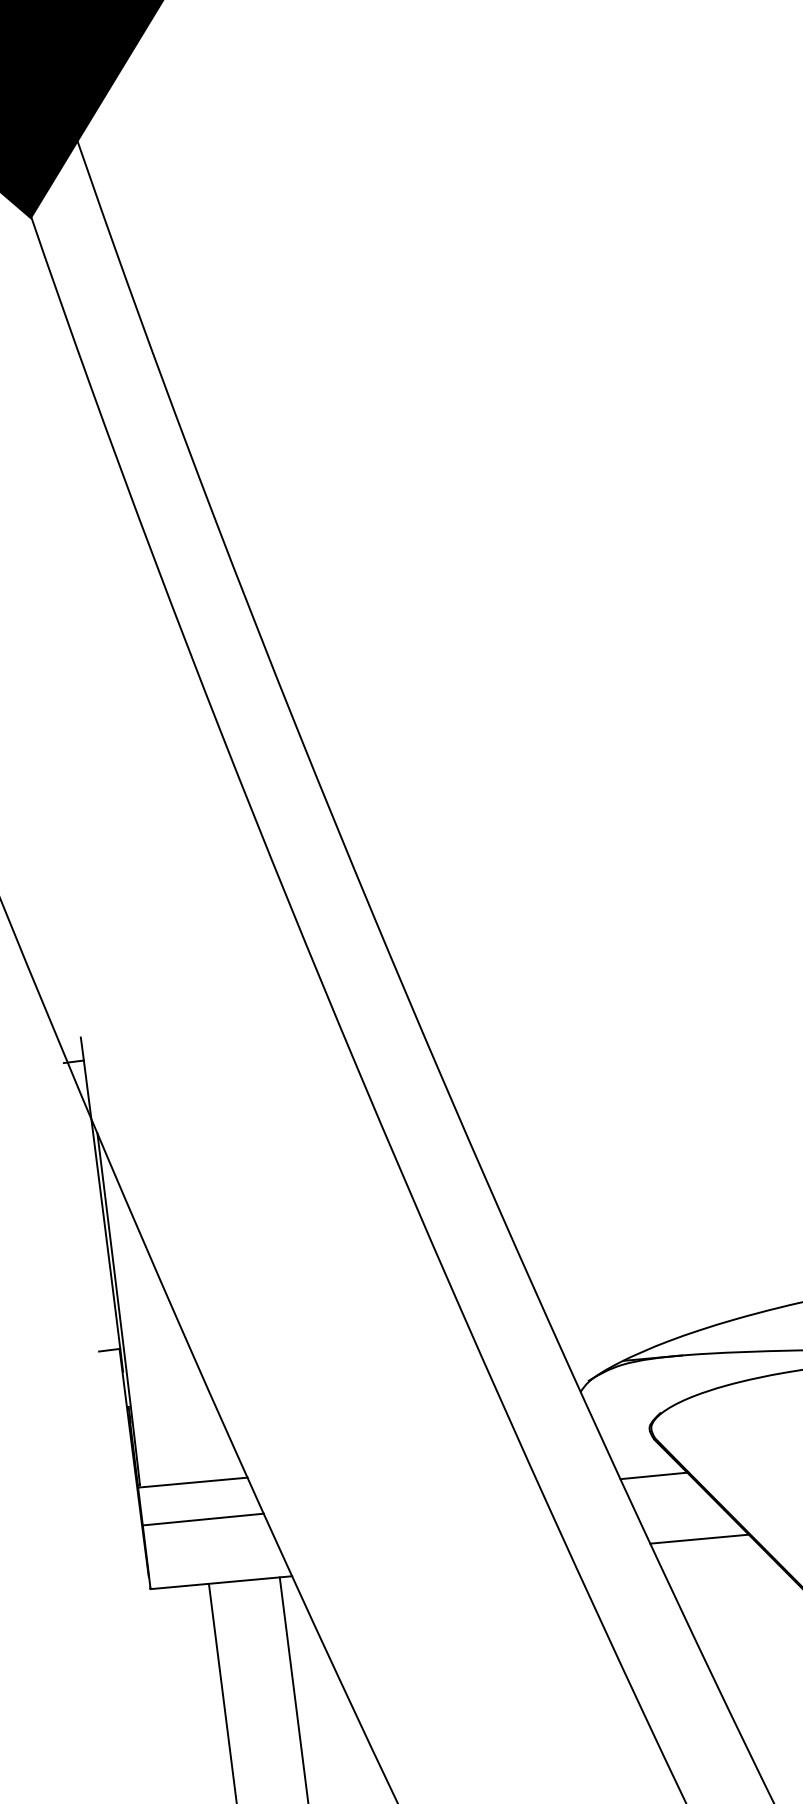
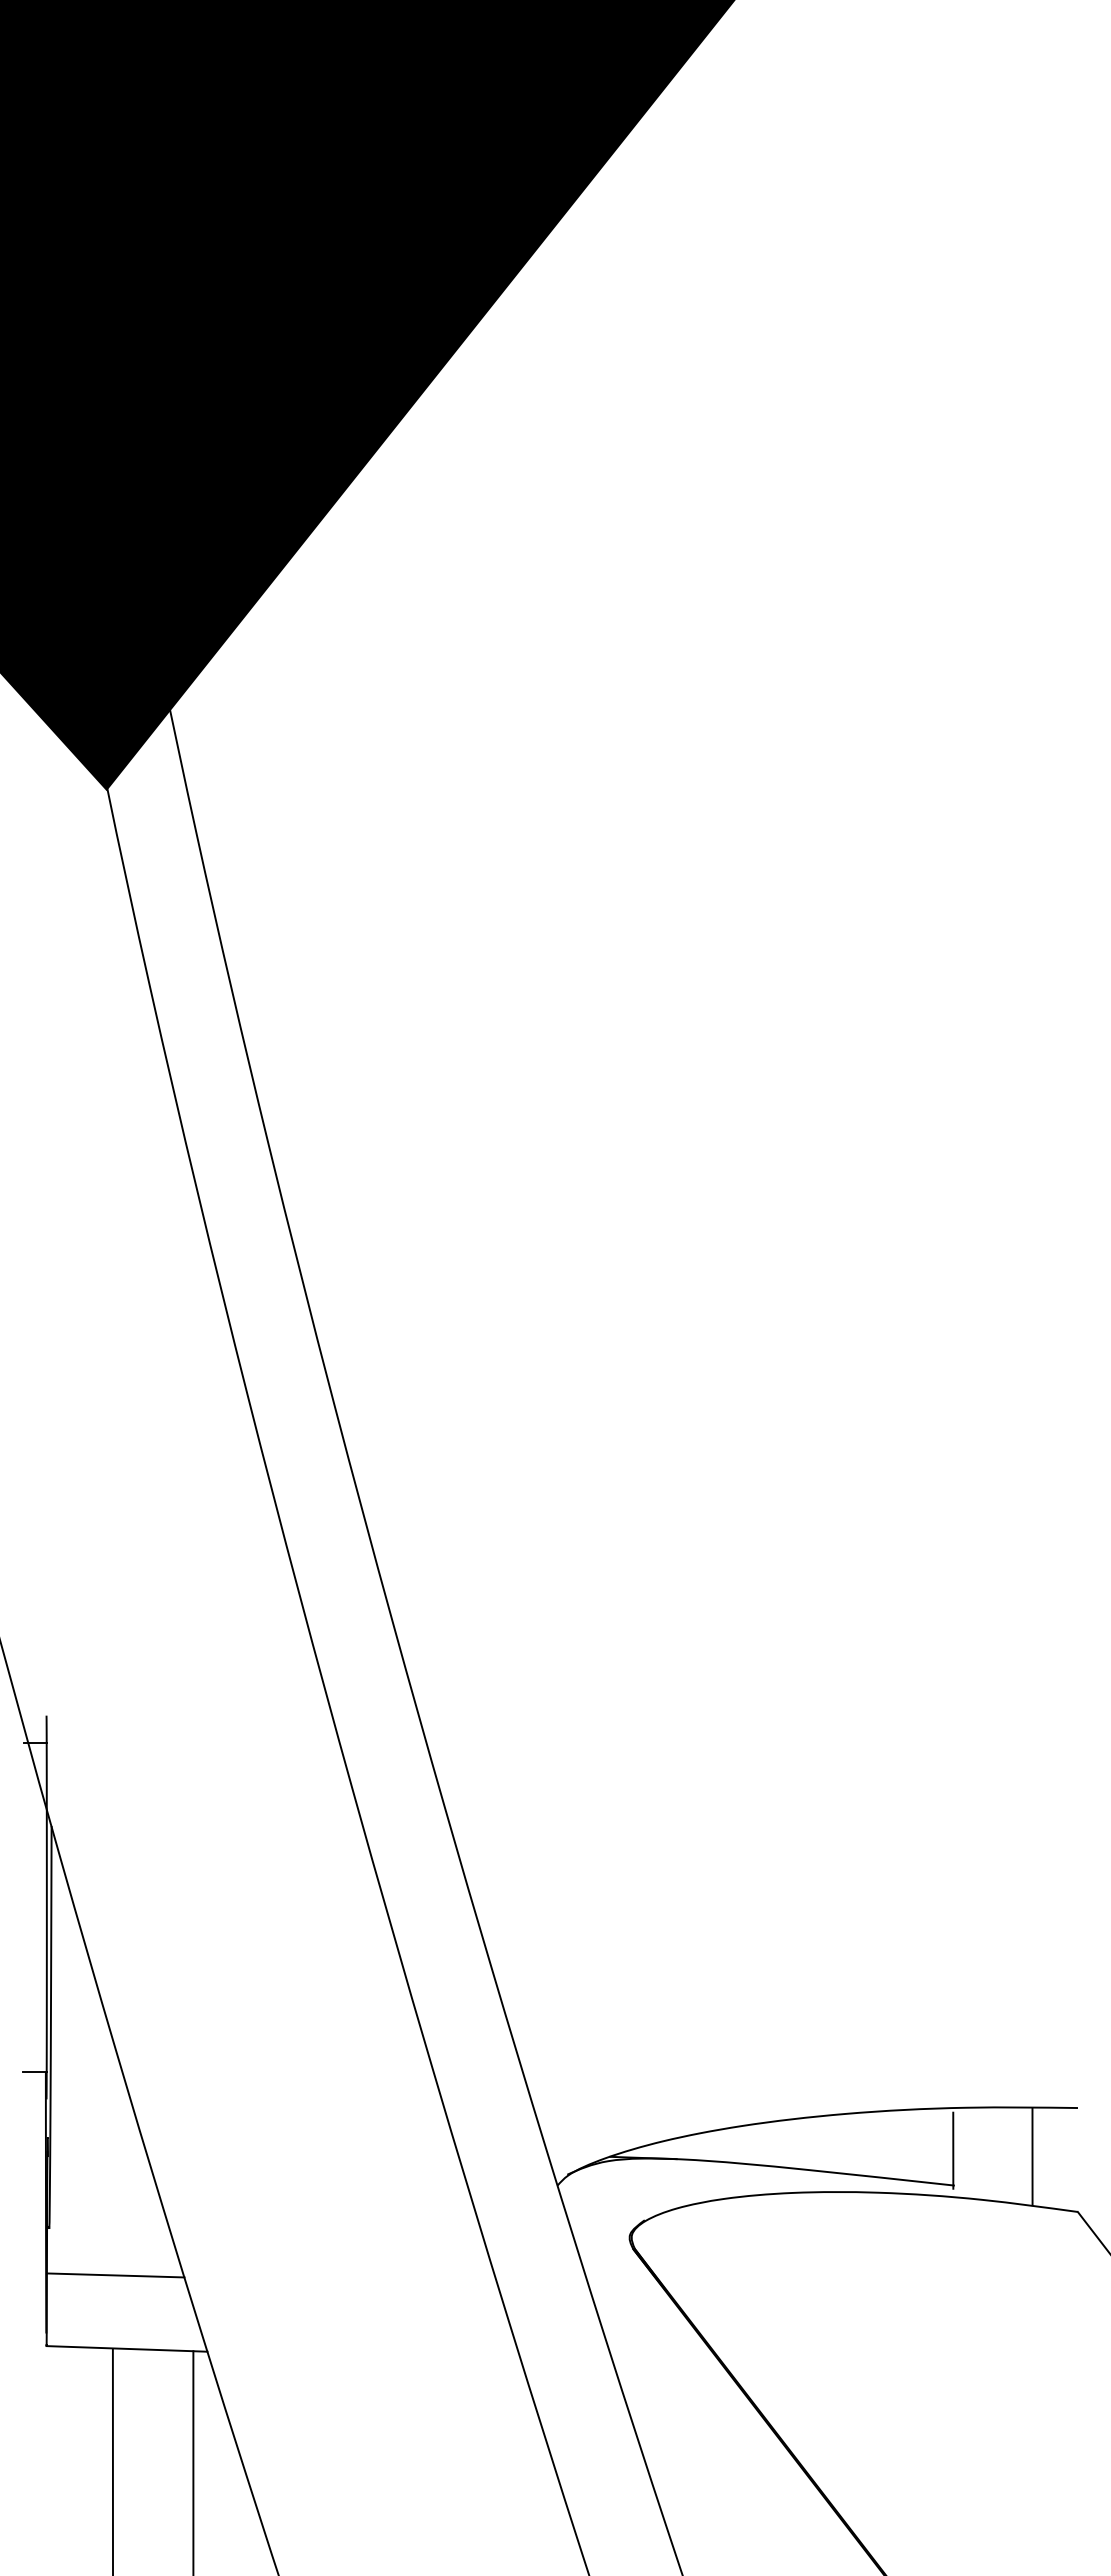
line: (653, 1476) -> (627, 2290), removed
line: (193, 1482) -> (109, 2232), removed
line: (699, 1538) -> (670, 2367), removed

